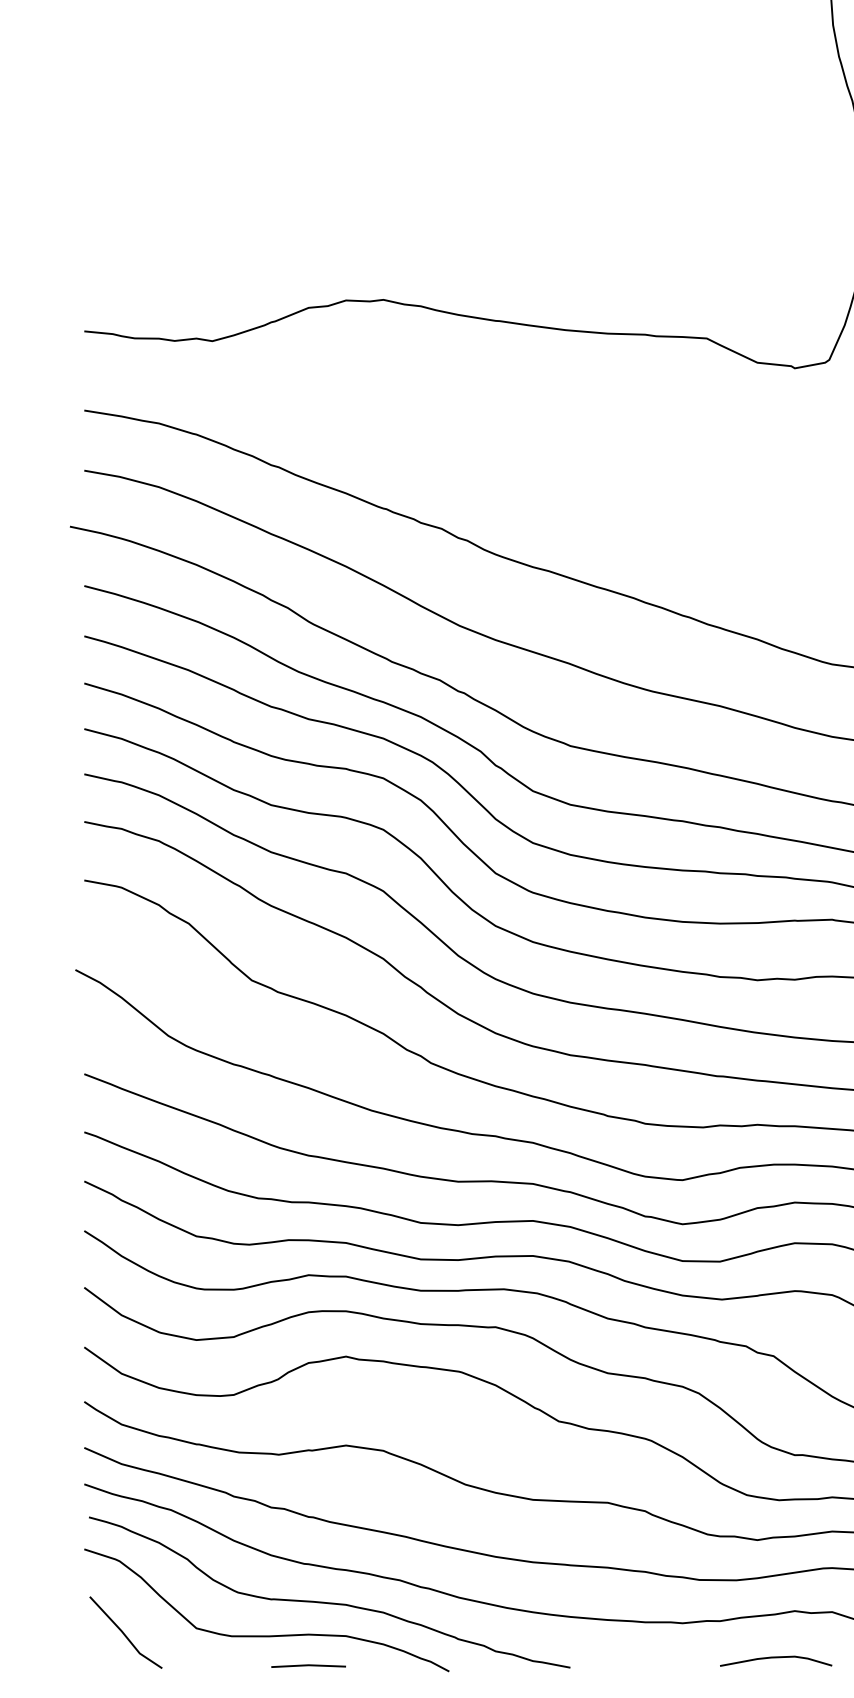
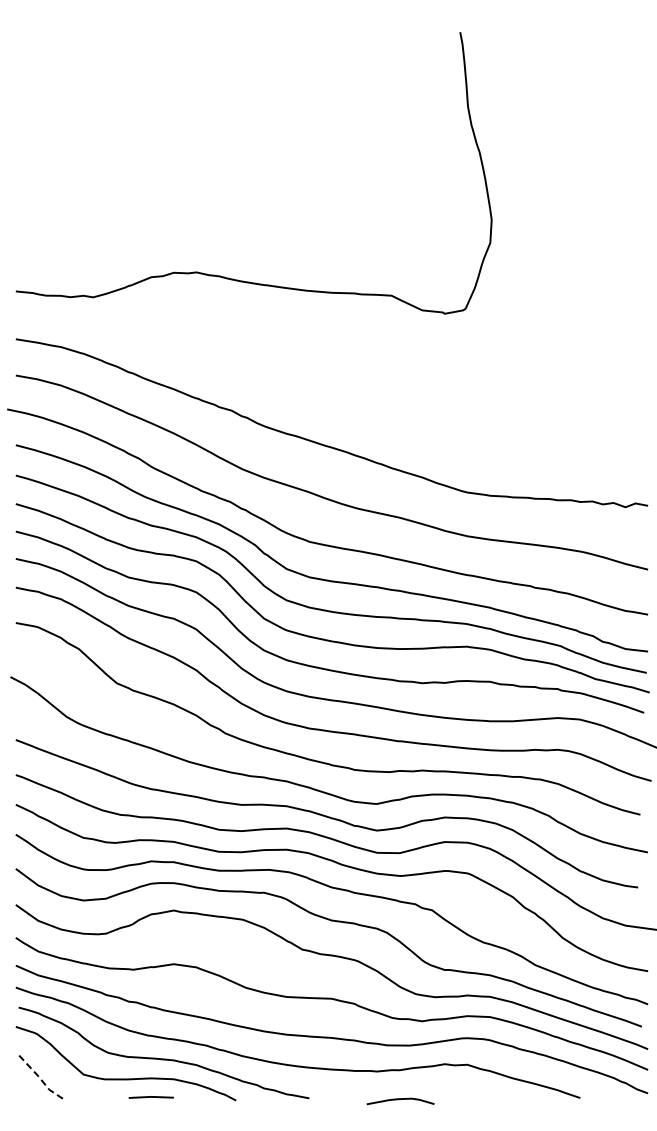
line: (125, 1634) -> (40, 1078), solid -> dashed
curve: (775, 1658) -> (400, 1099), moved

